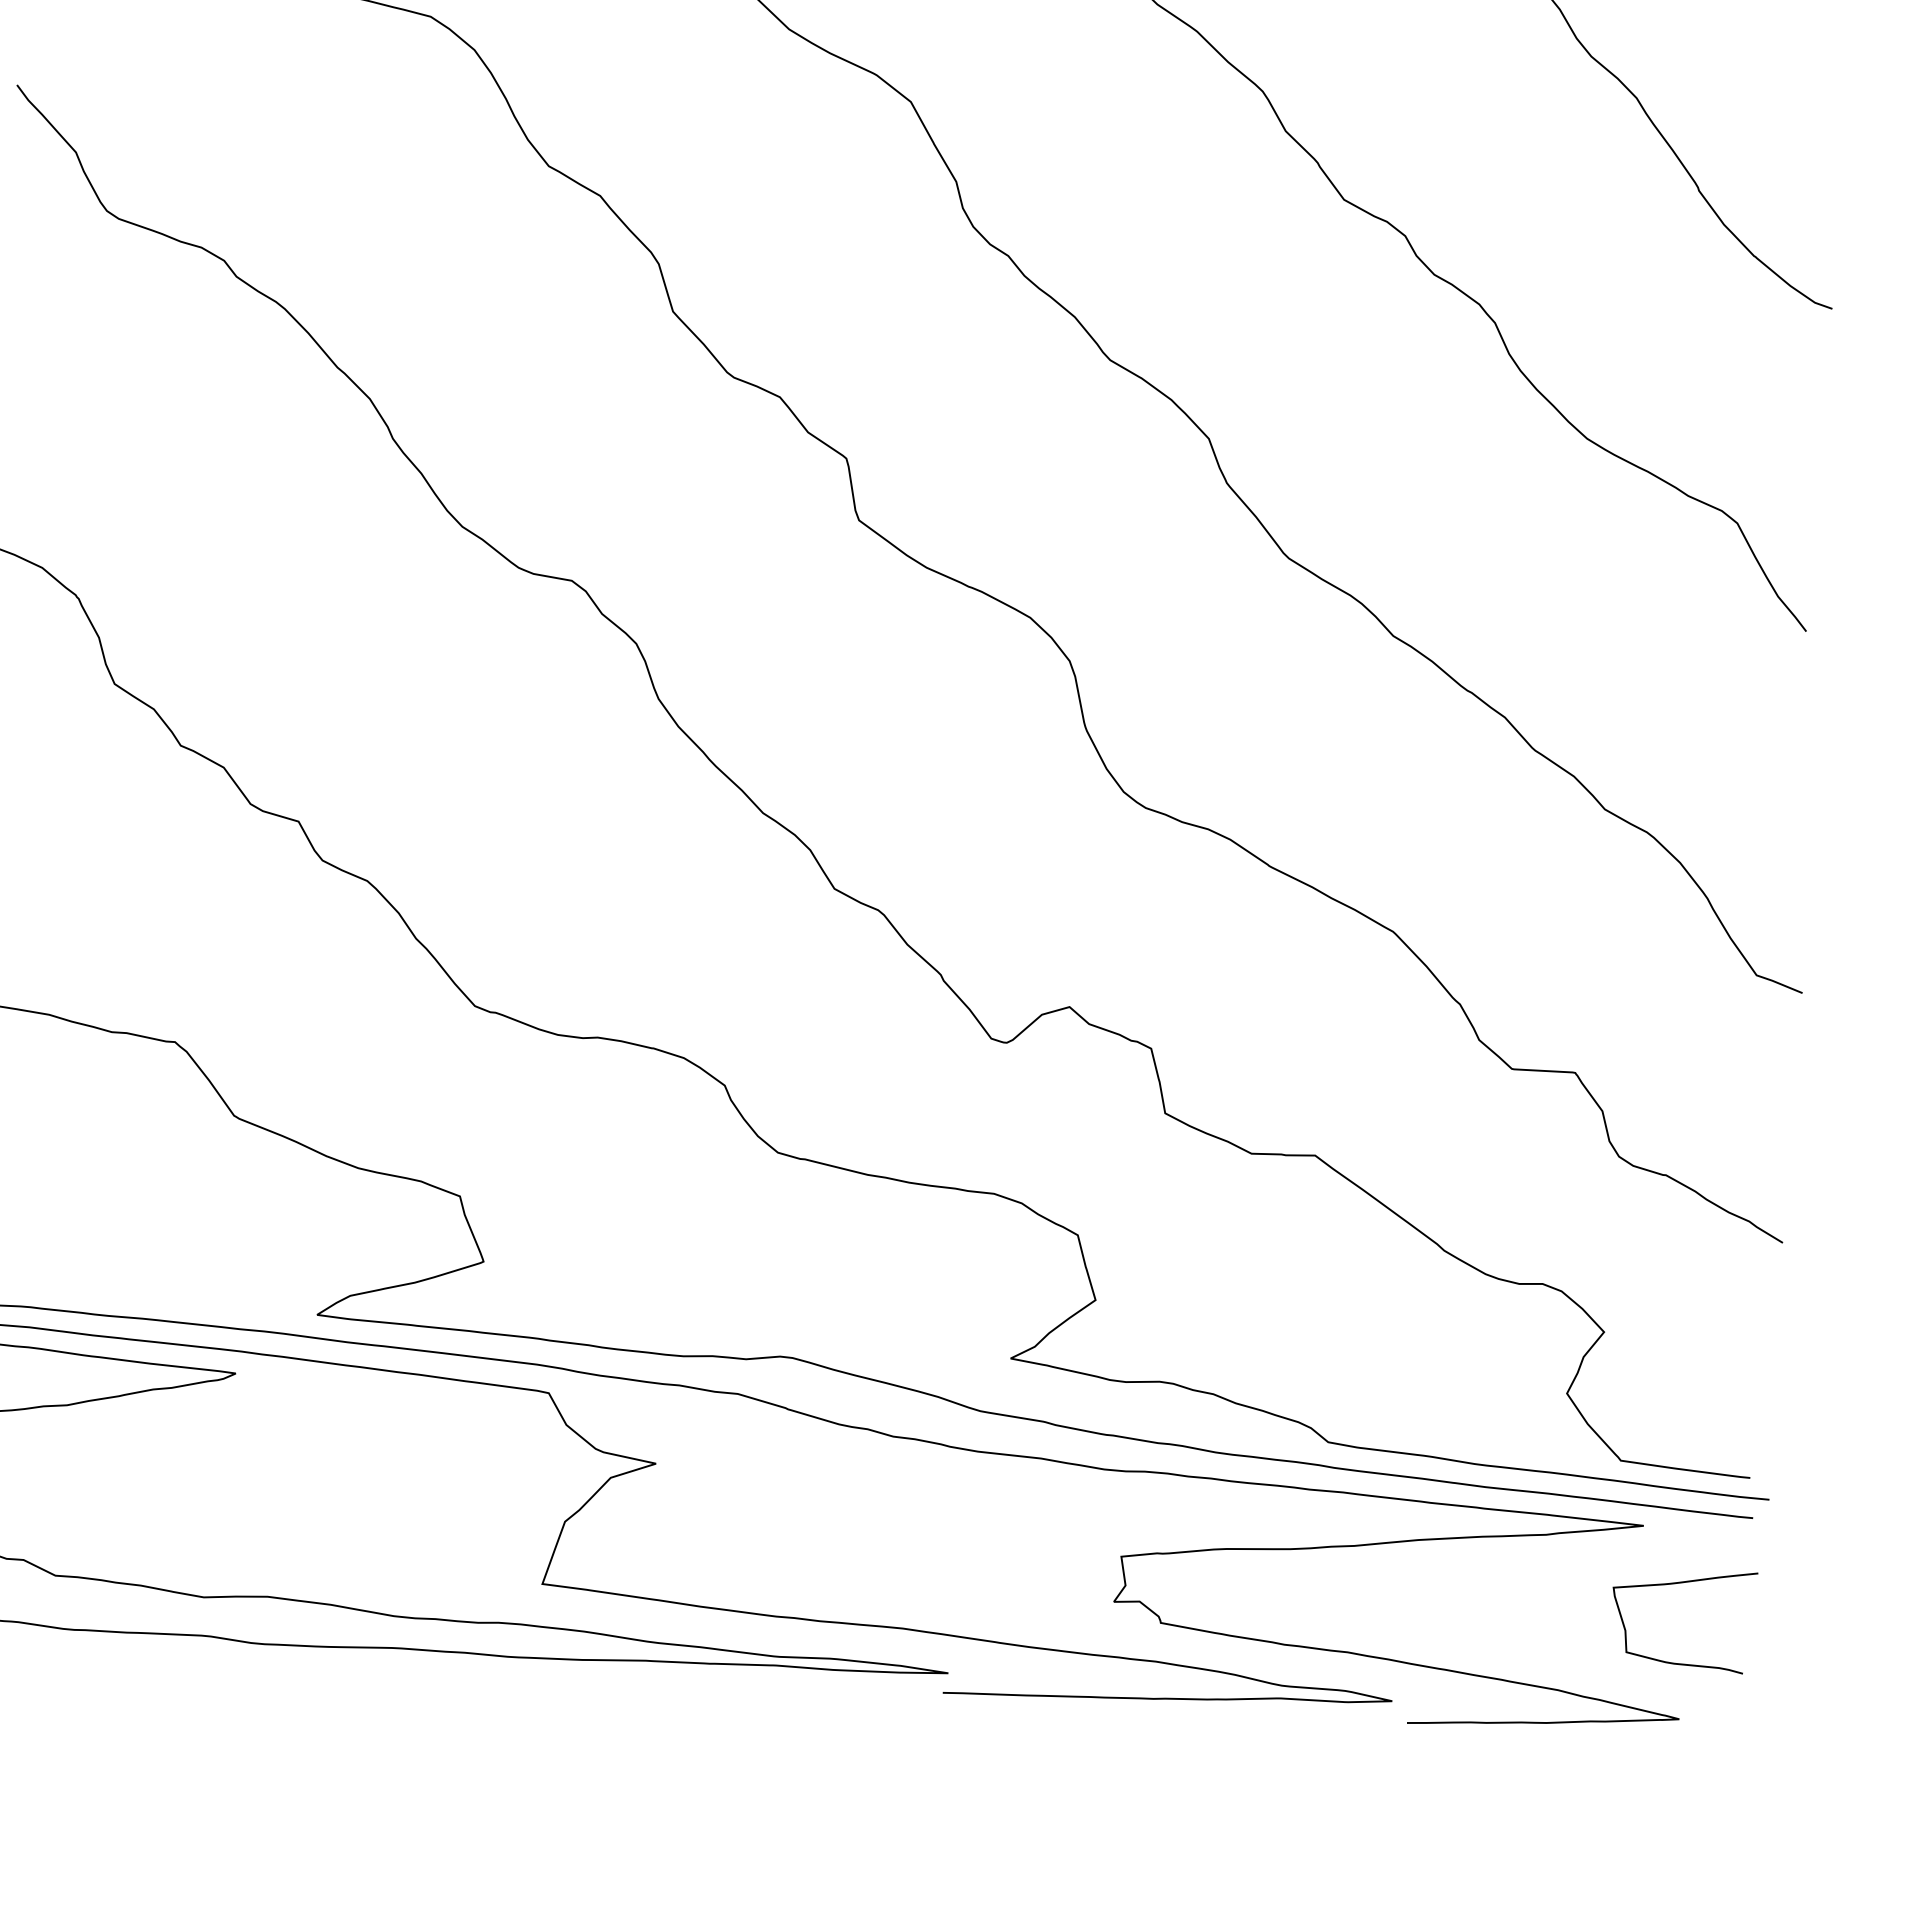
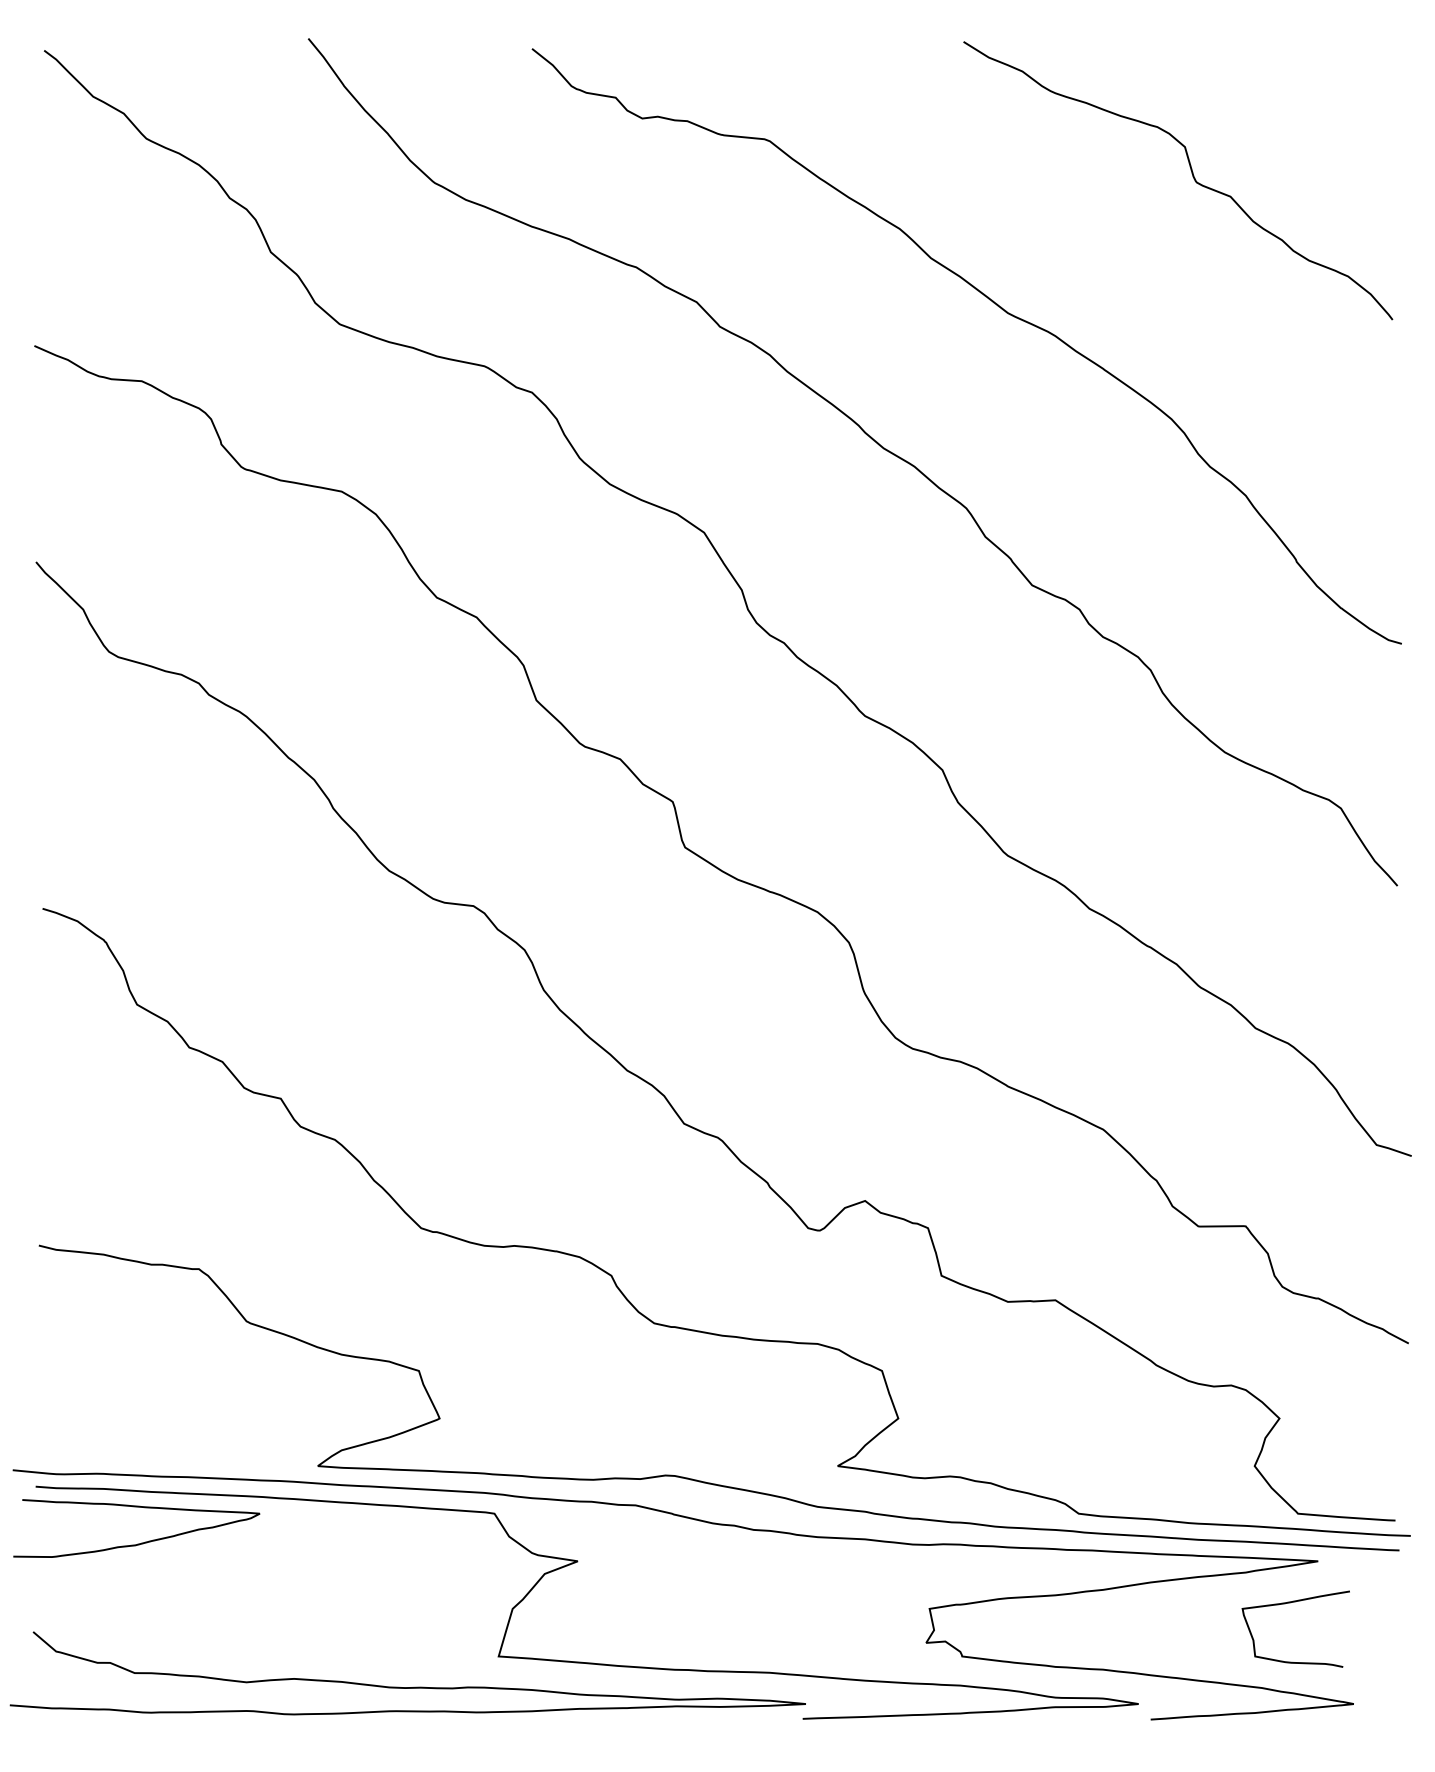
curve: (1677, 1584) -> (1290, 1603), moved

